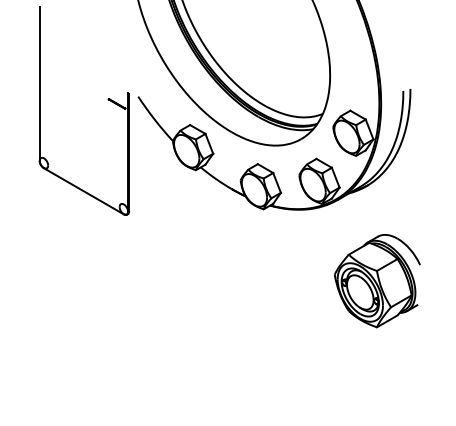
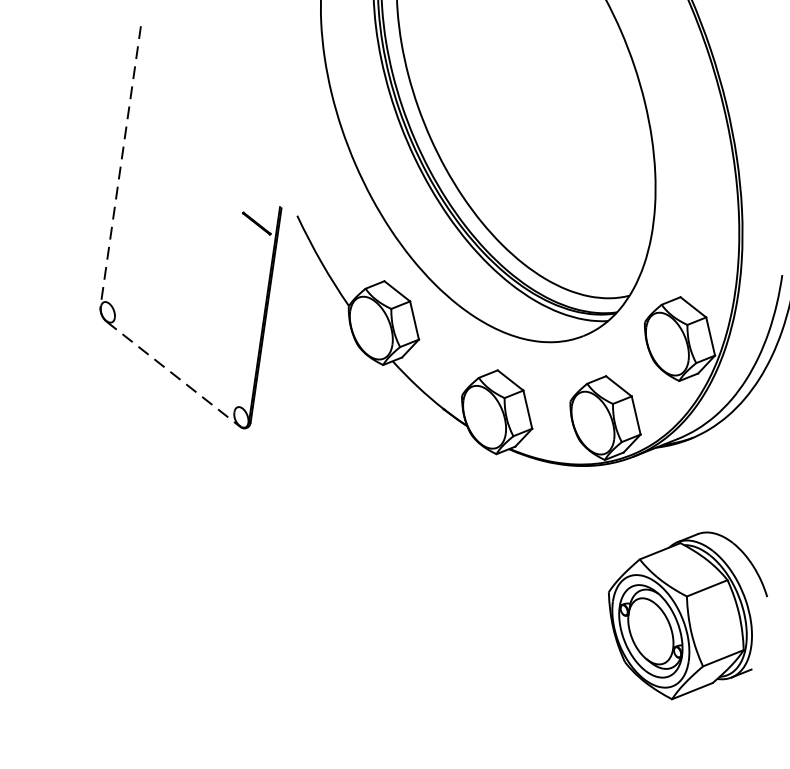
line: (39, 83) -> (120, 165), solid -> dashed
line: (84, 191) -> (174, 374), solid -> dashed

